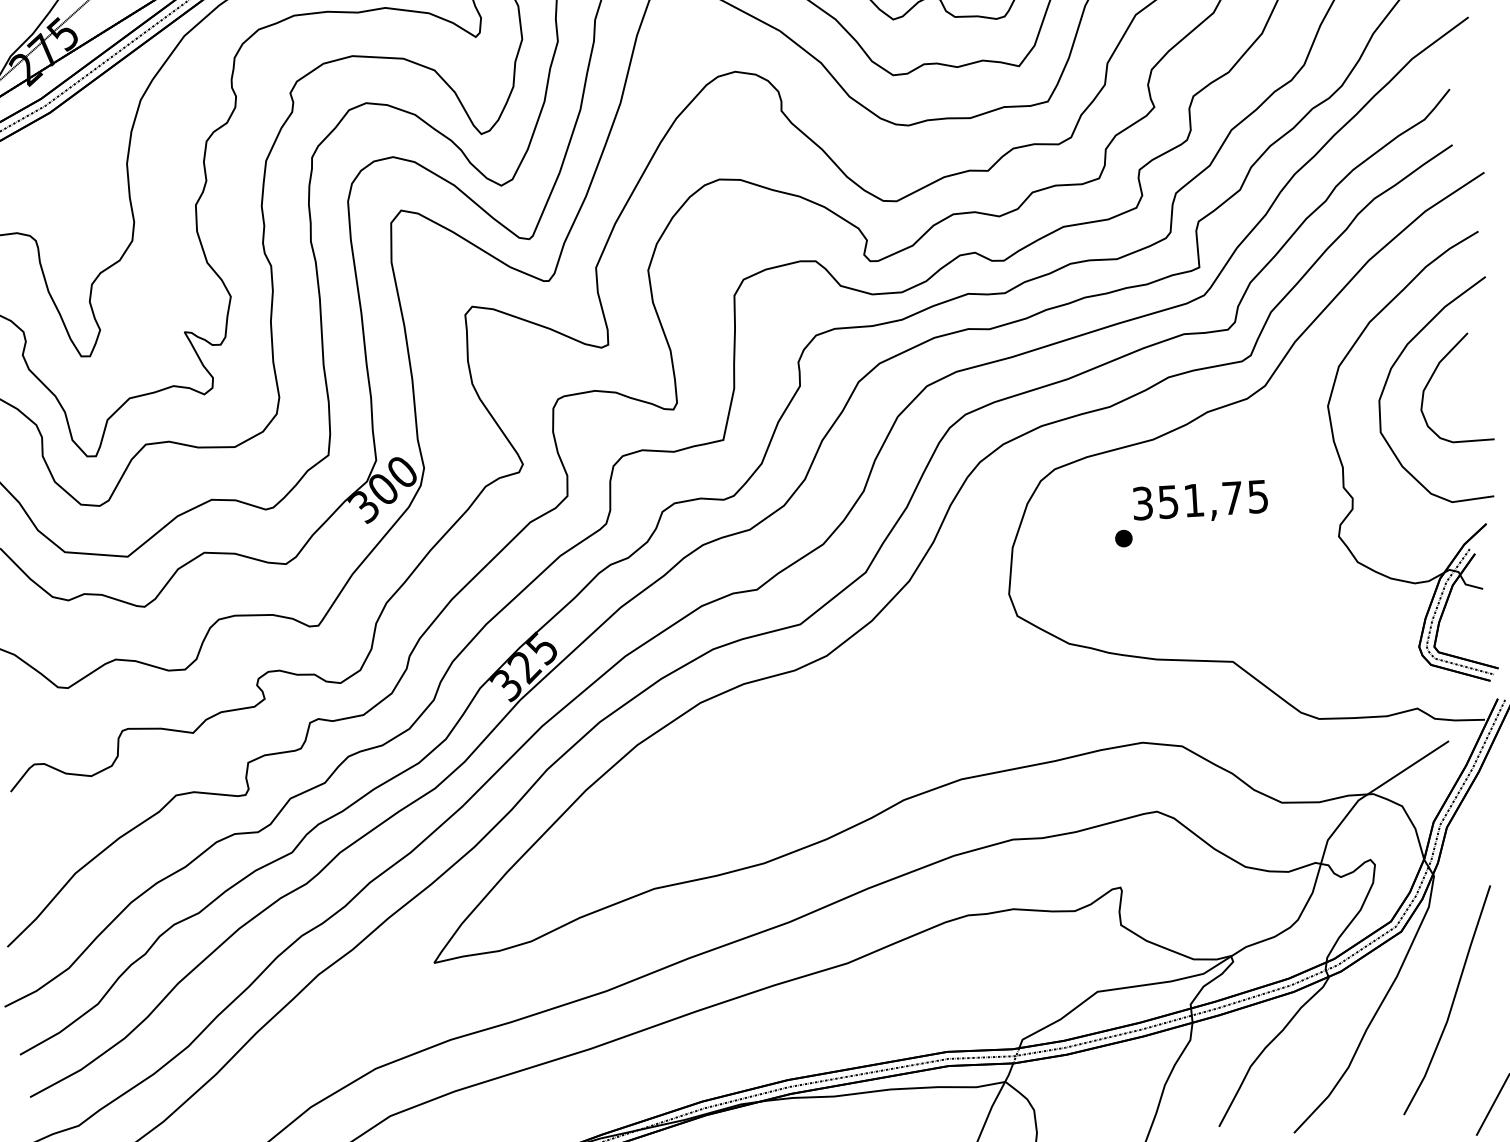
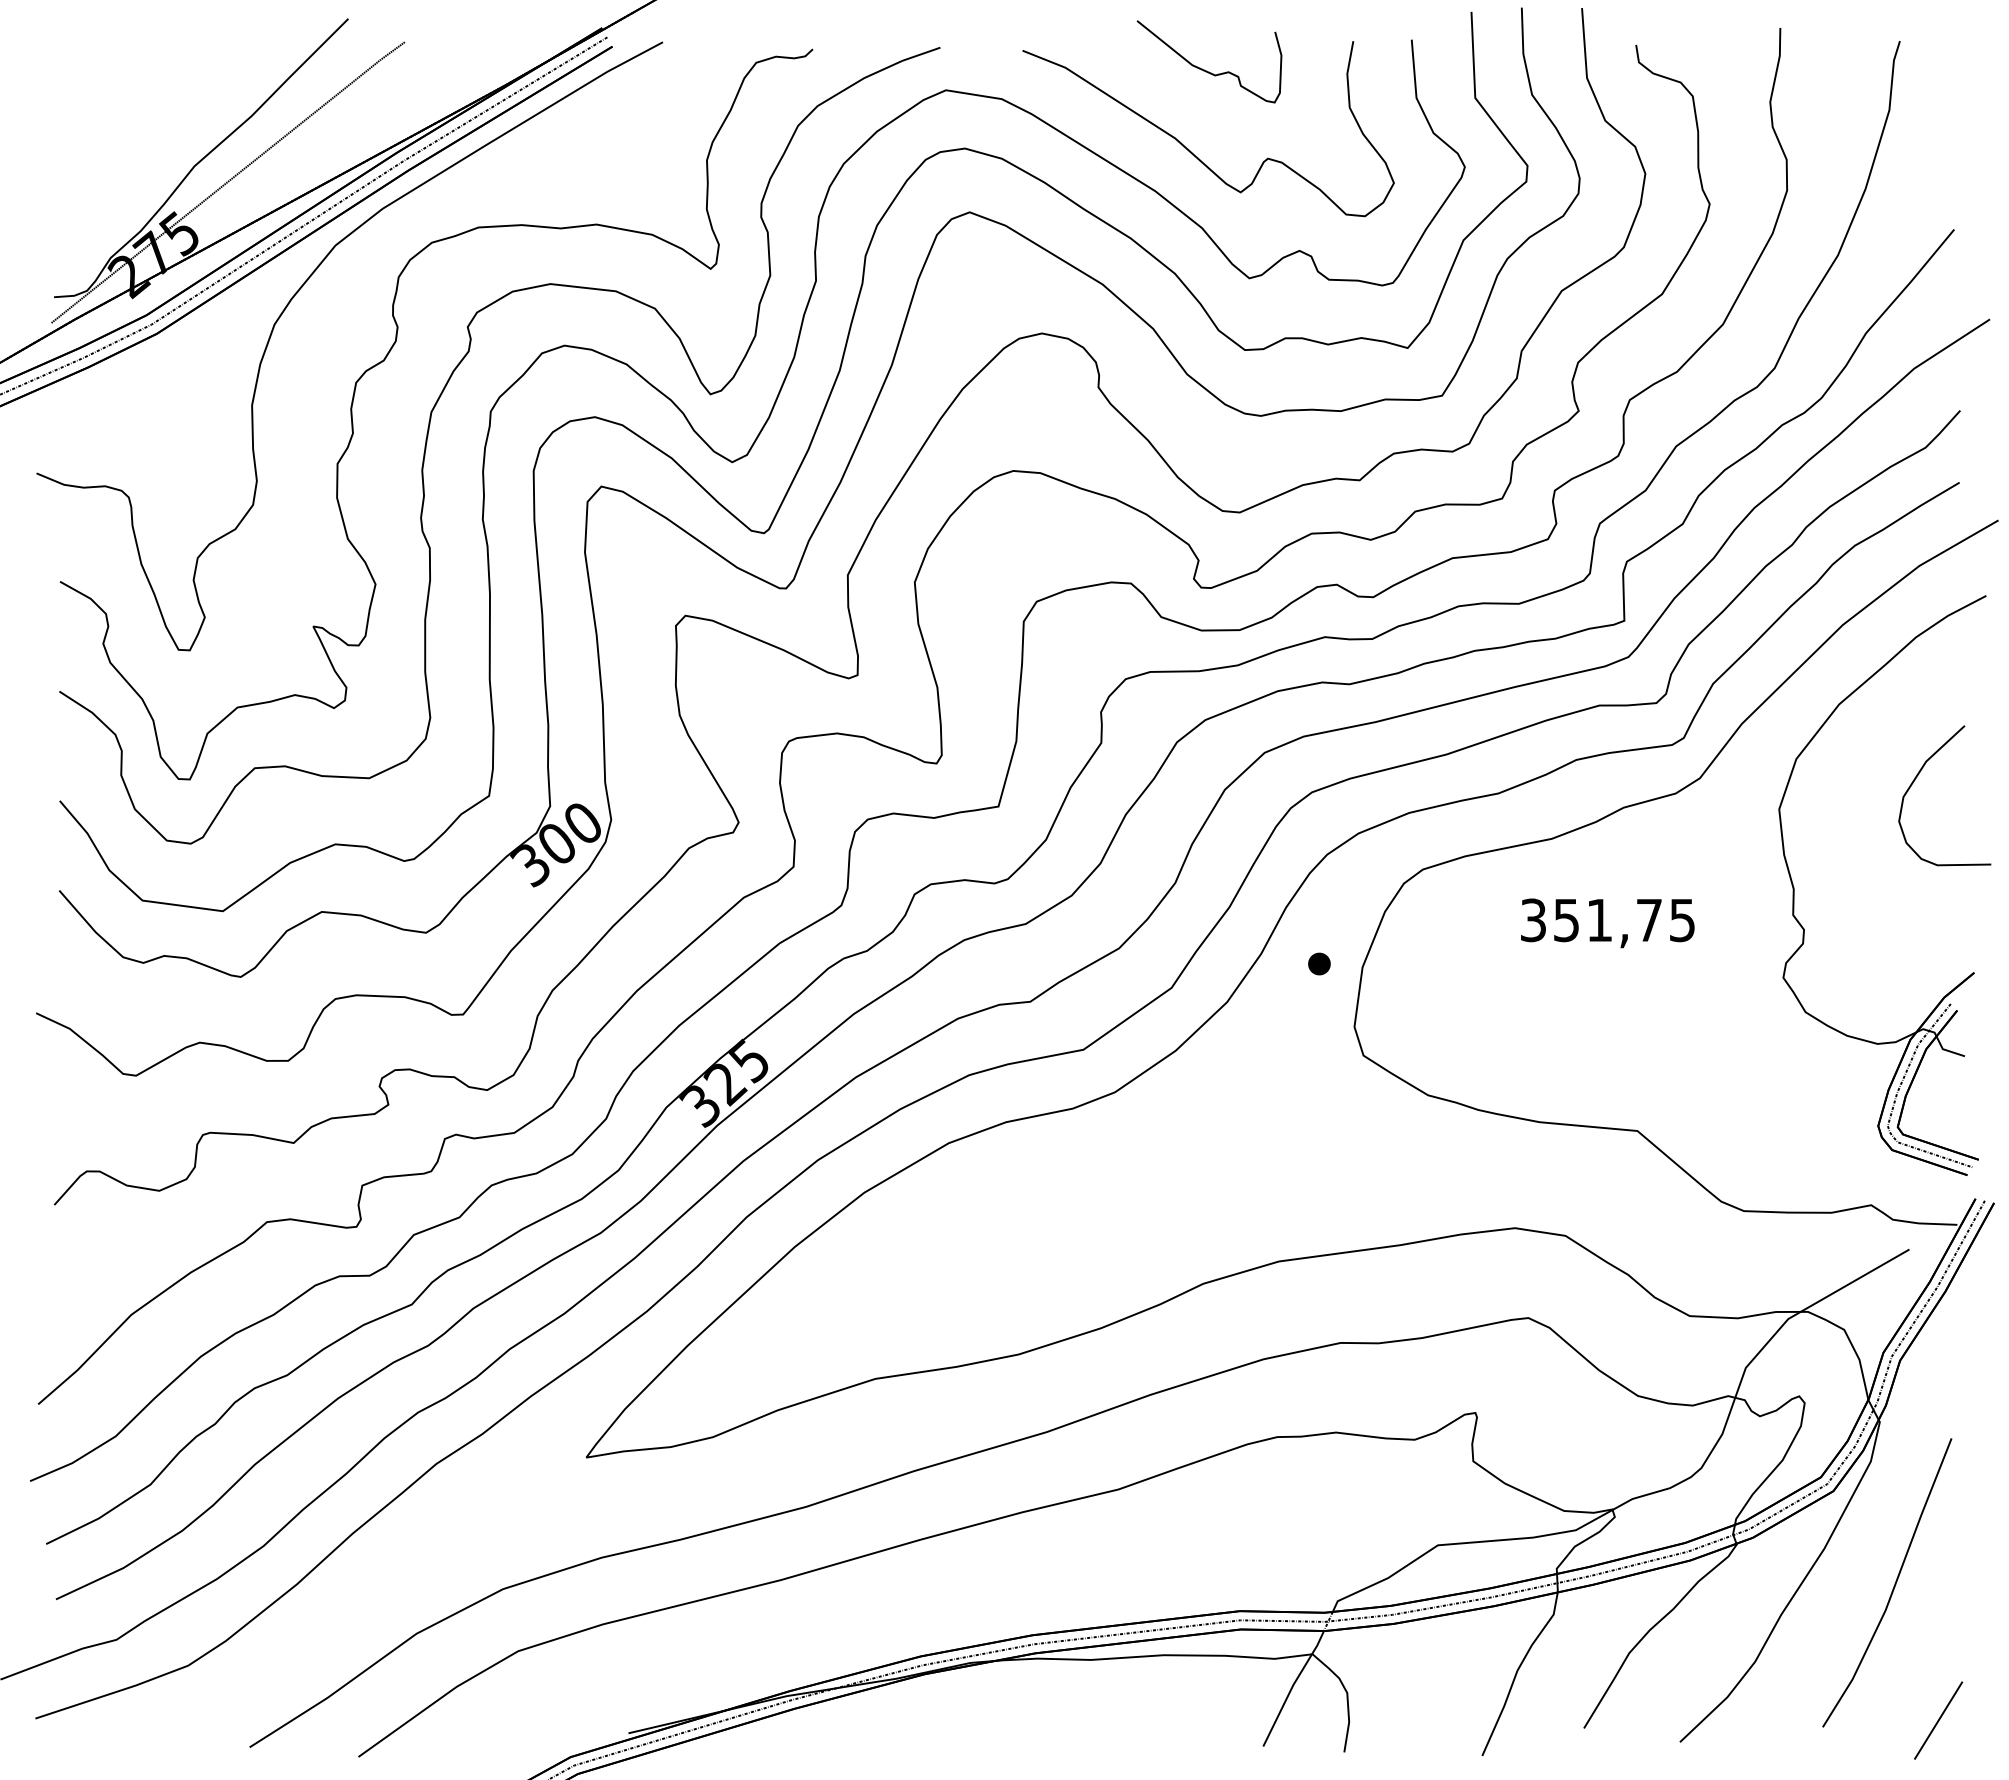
part: (1389, 376) -> (1860, 775), removed
part: (1123, 538) -> (1319, 963), moved

